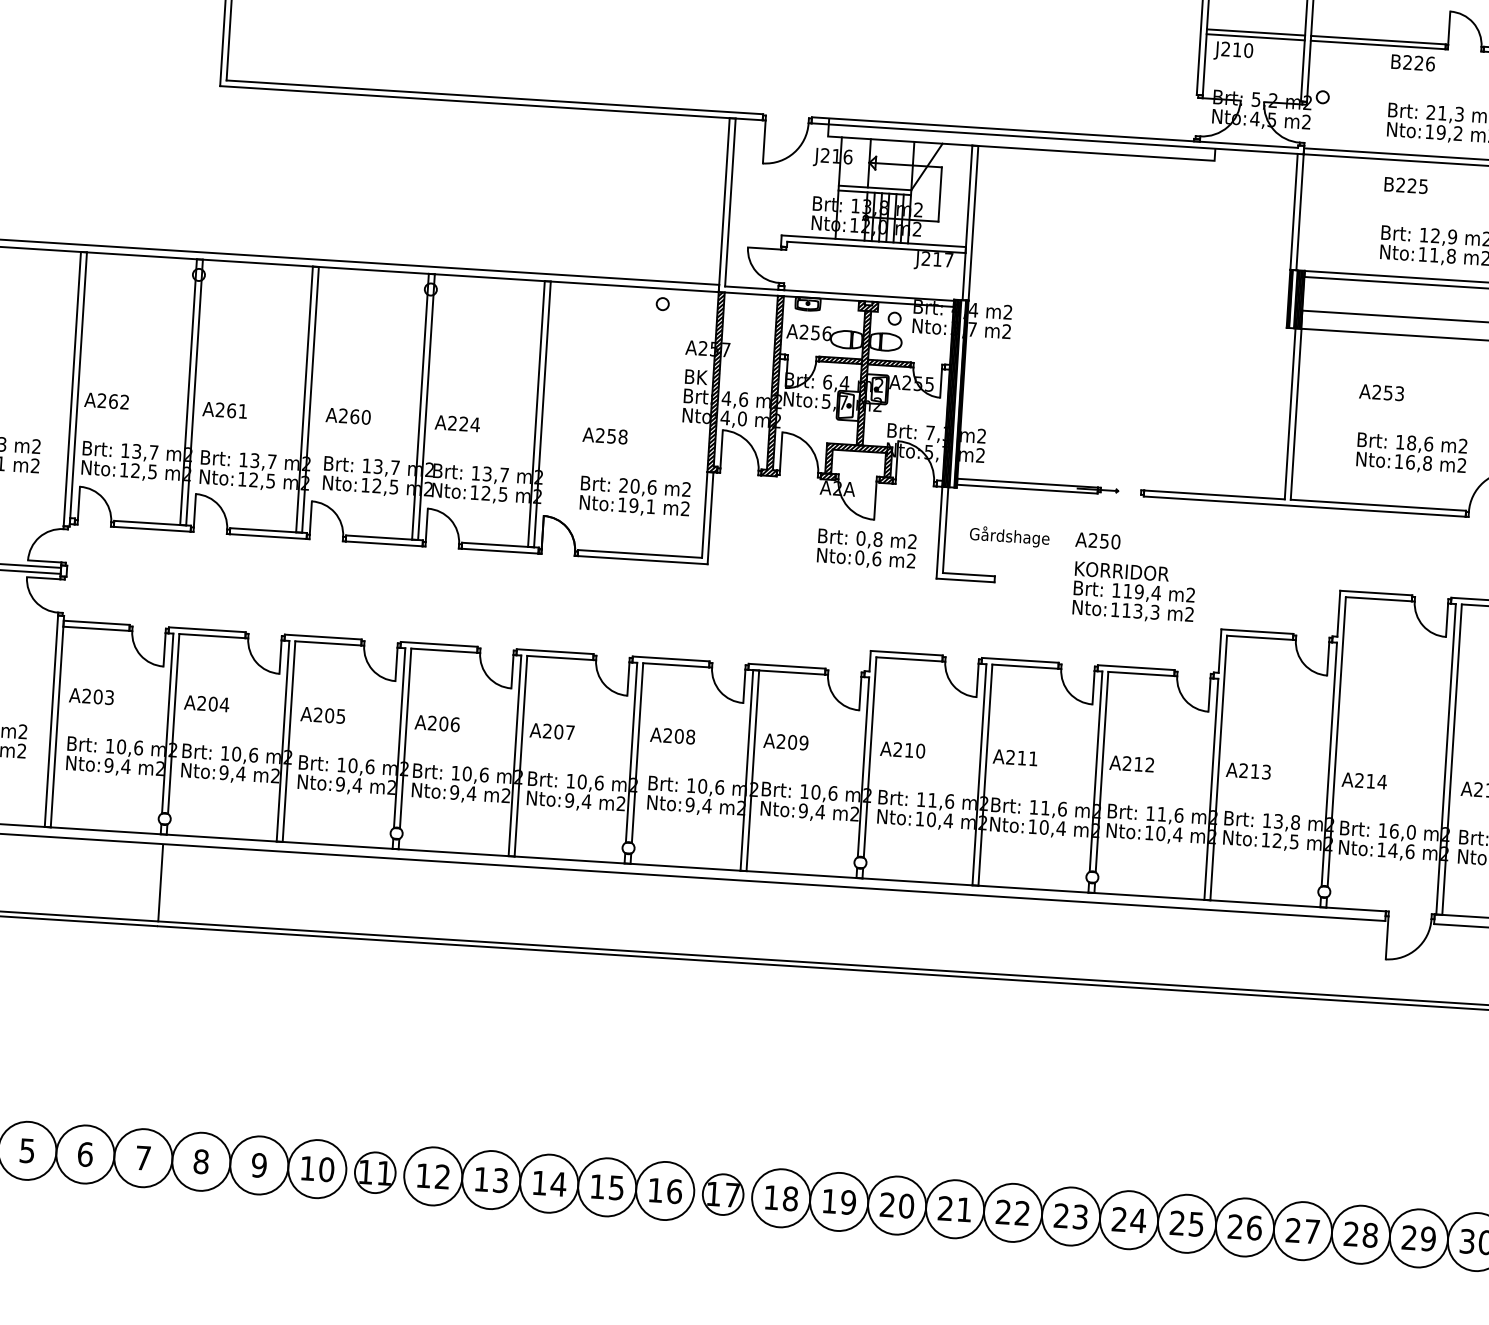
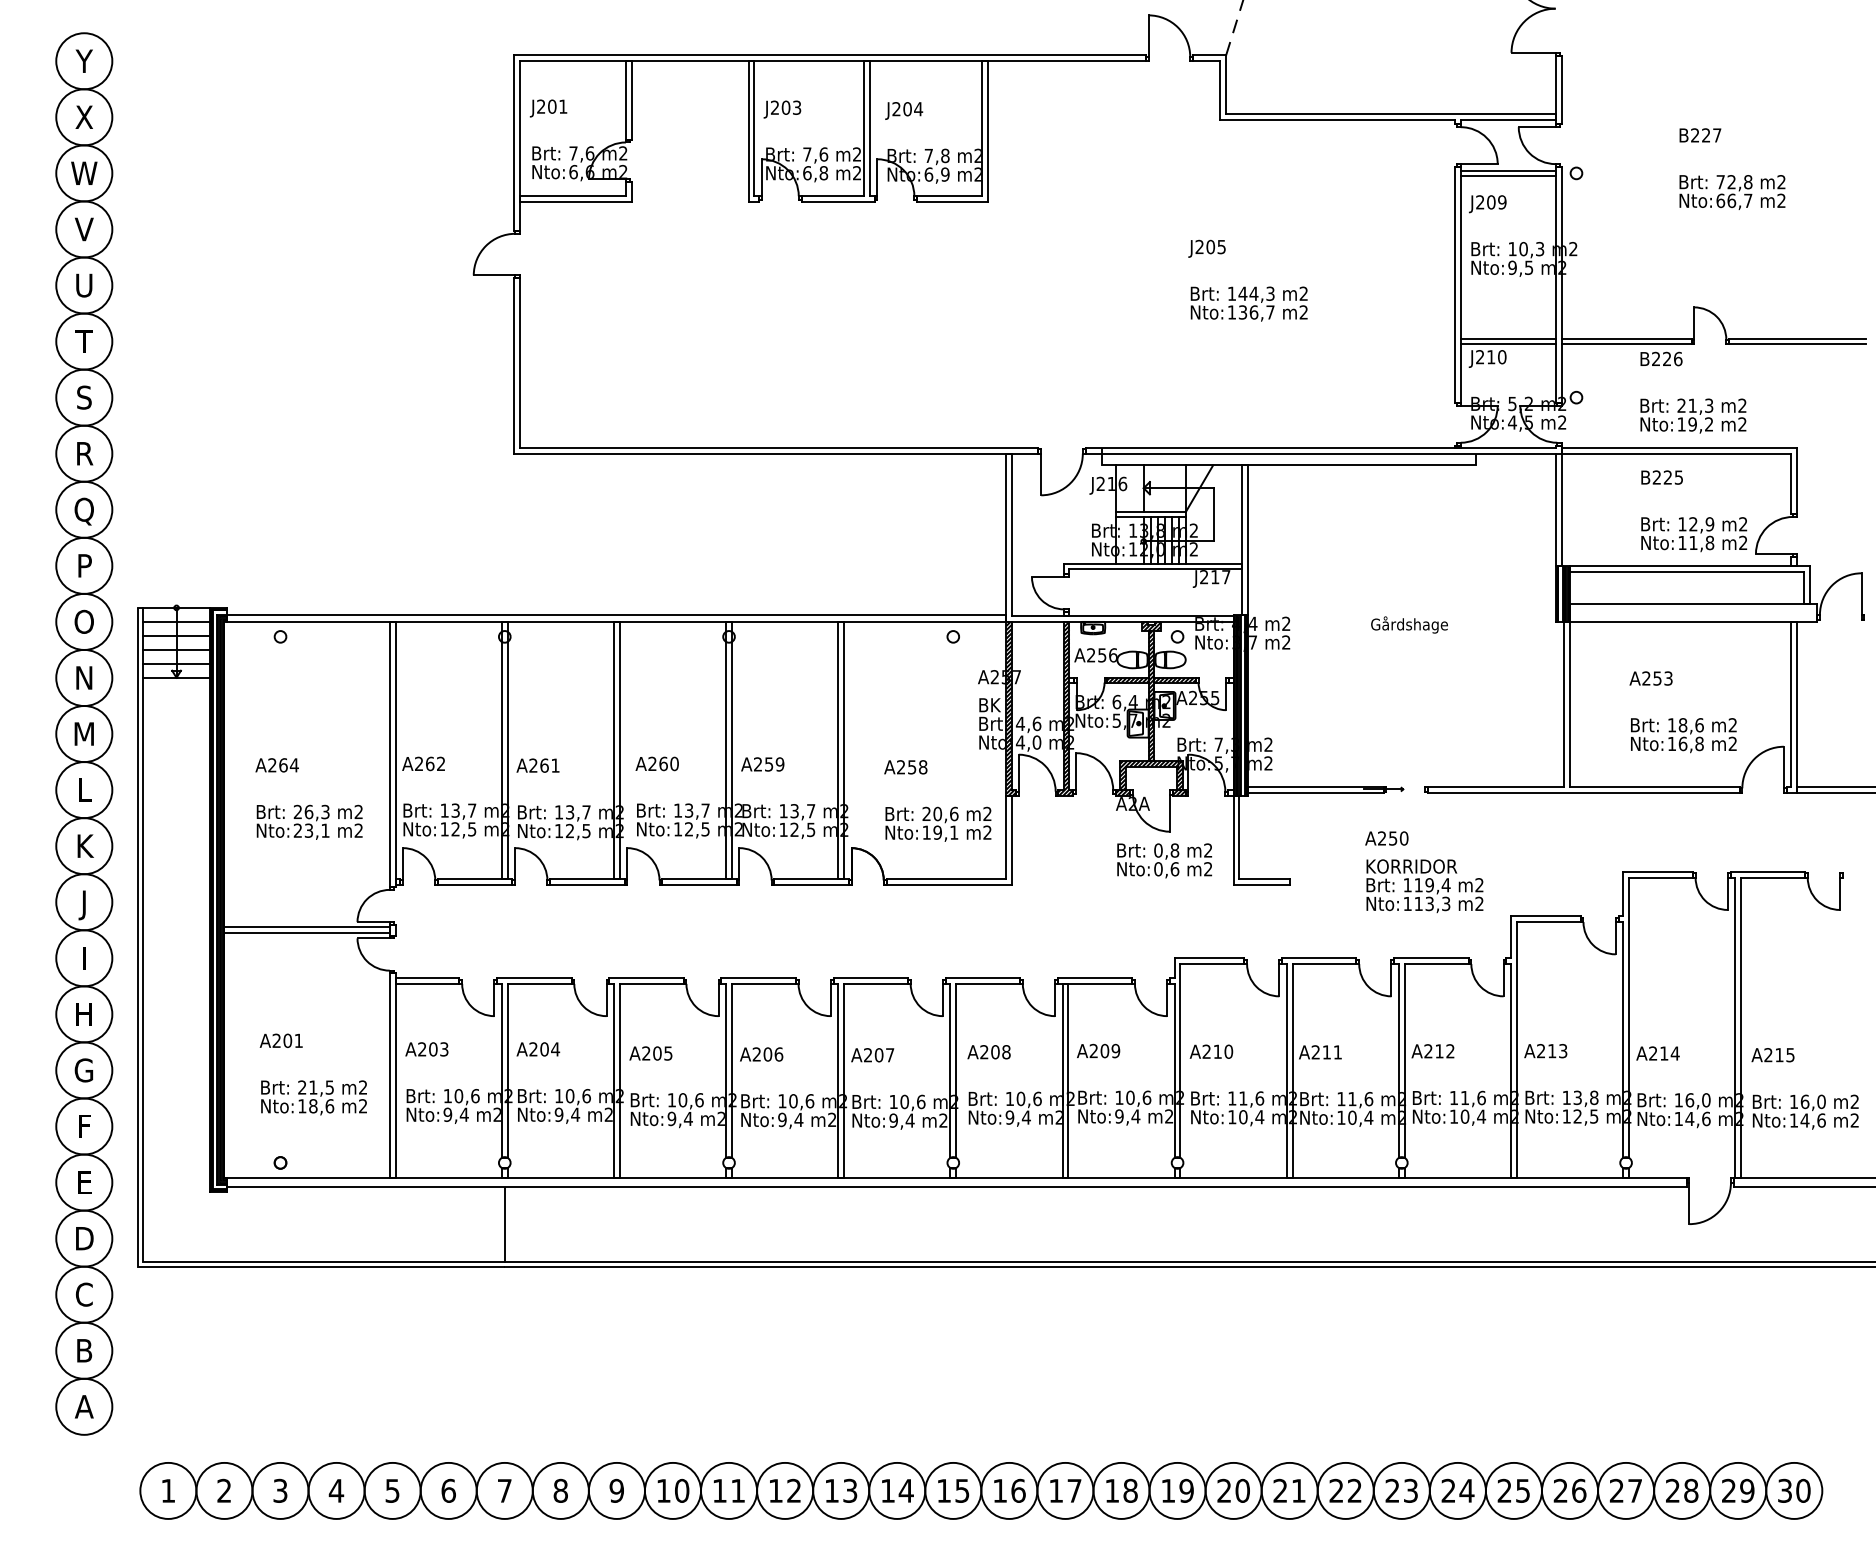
text: (469, 424) -> (774, 764), A224 -> A259
text: (1009, 536) -> (1409, 624), moved
circle: (375, 1172) -> (729, 1490), size x1.43
circle: (723, 1194) -> (1065, 1490), size x1.43

